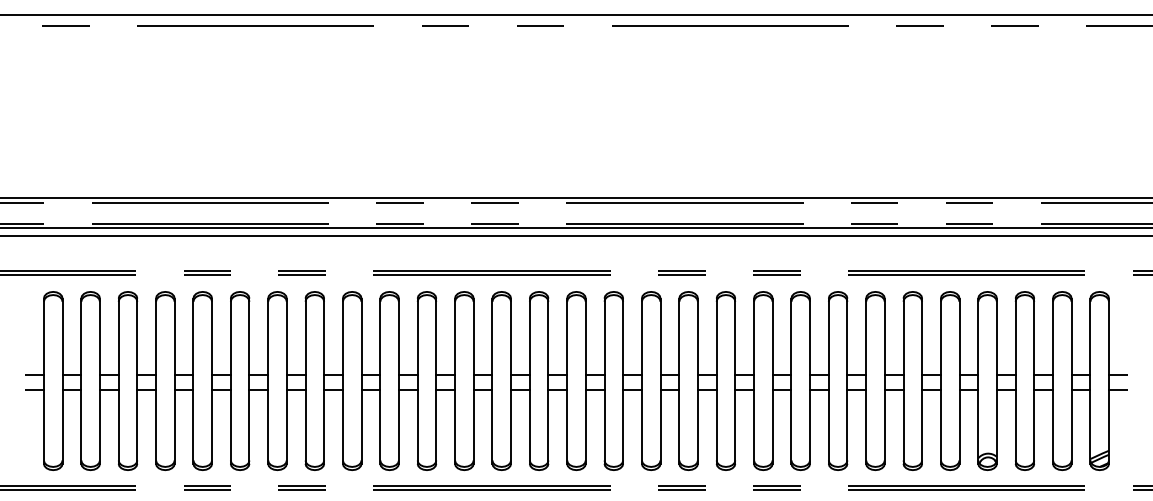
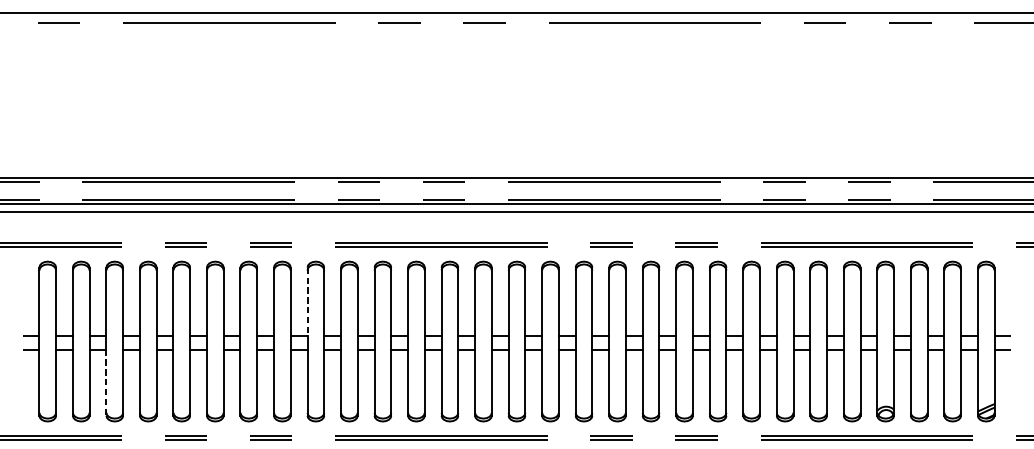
line: (342, 337) -> (307, 302), solid -> dashed
line: (118, 426) -> (106, 382), solid -> dashed

